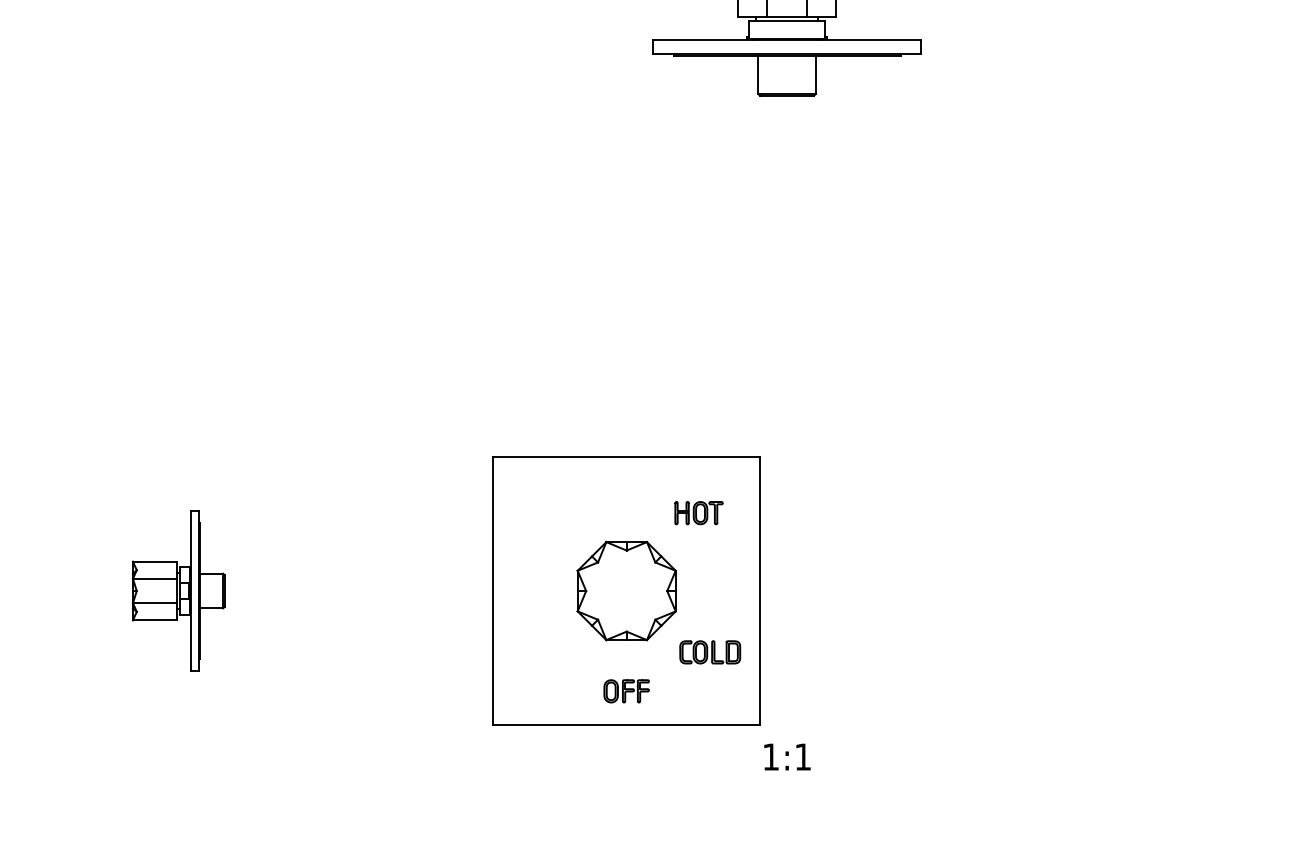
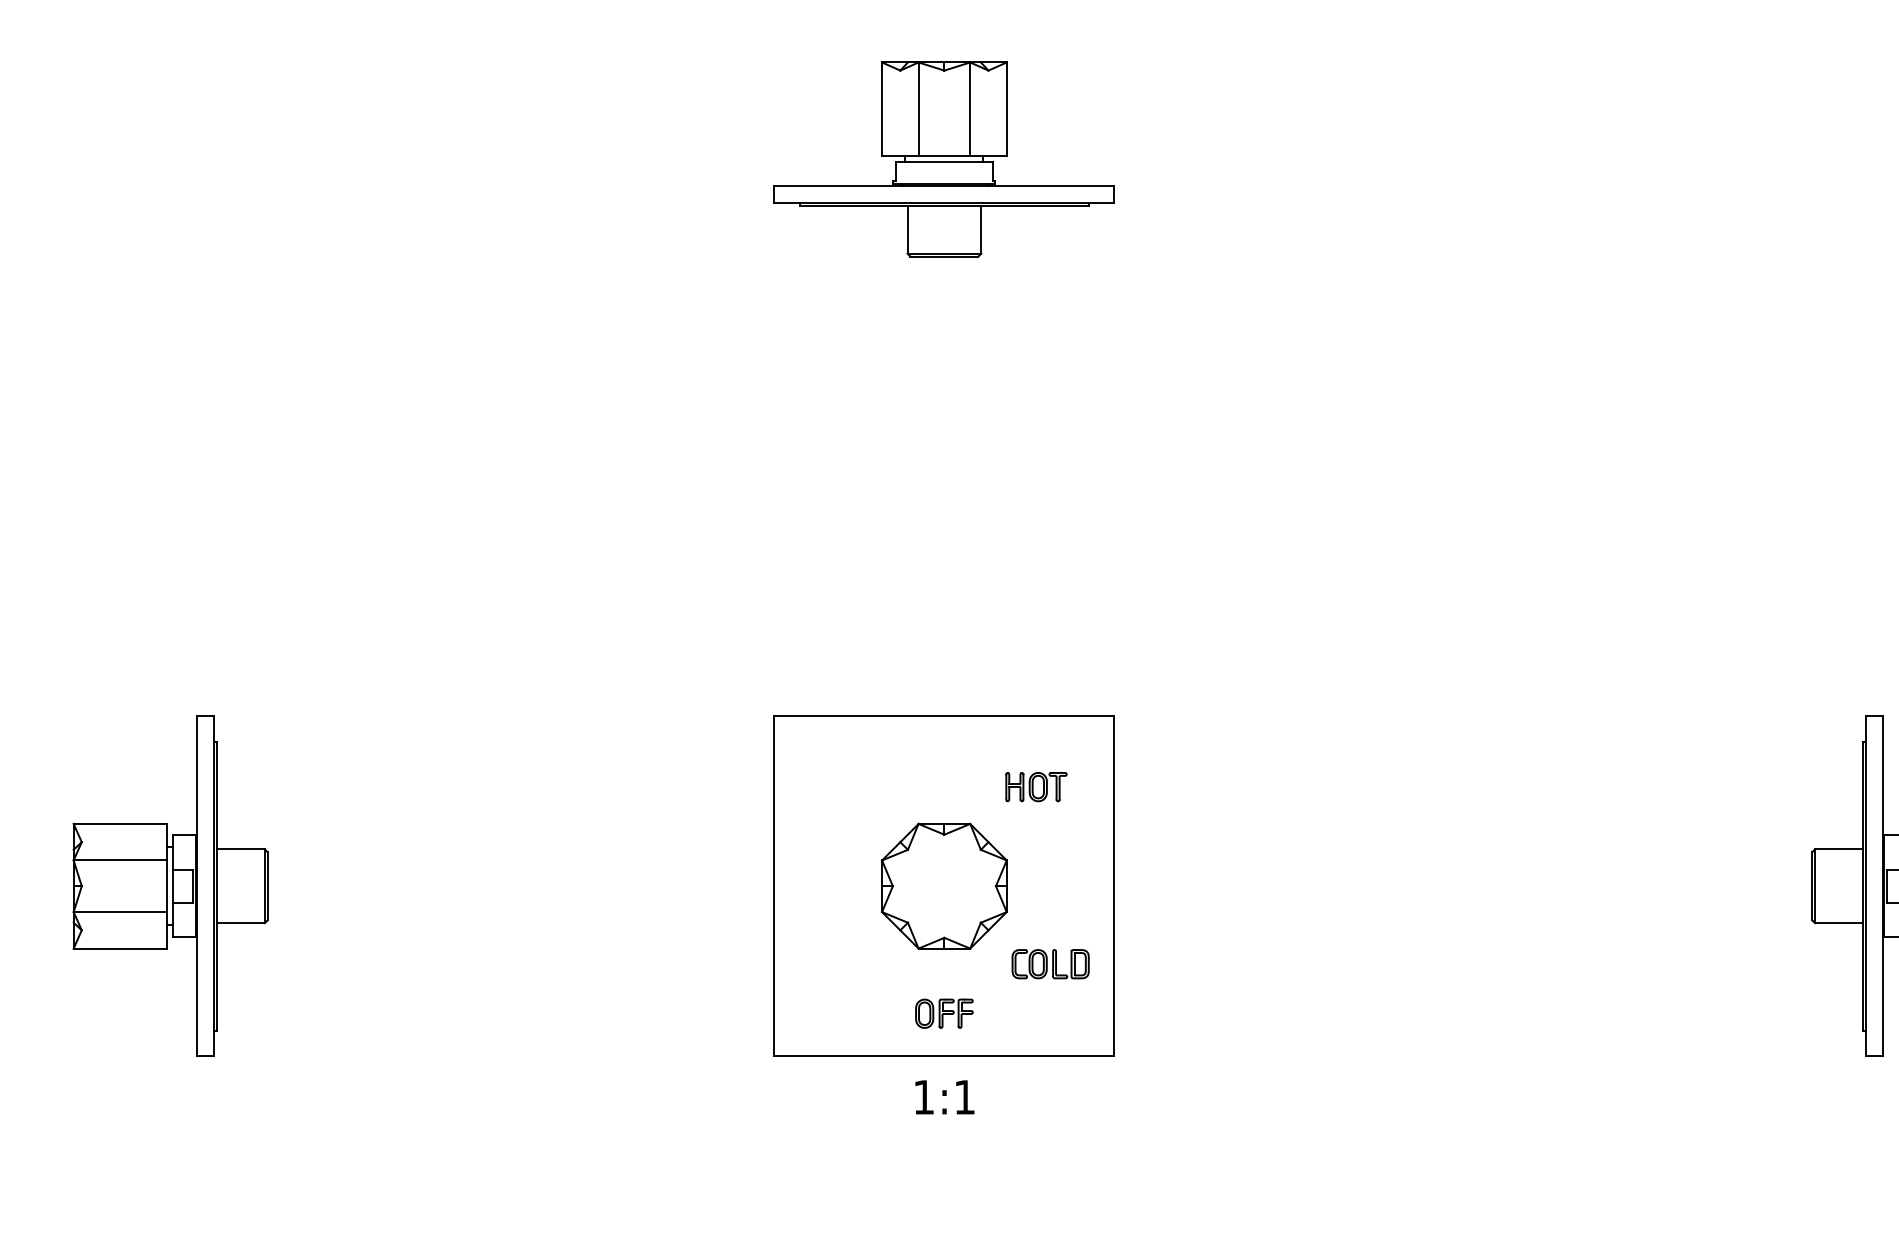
part: (178, 590) -> (170, 885), size x1.67
part: (625, 590) -> (943, 885), moved

